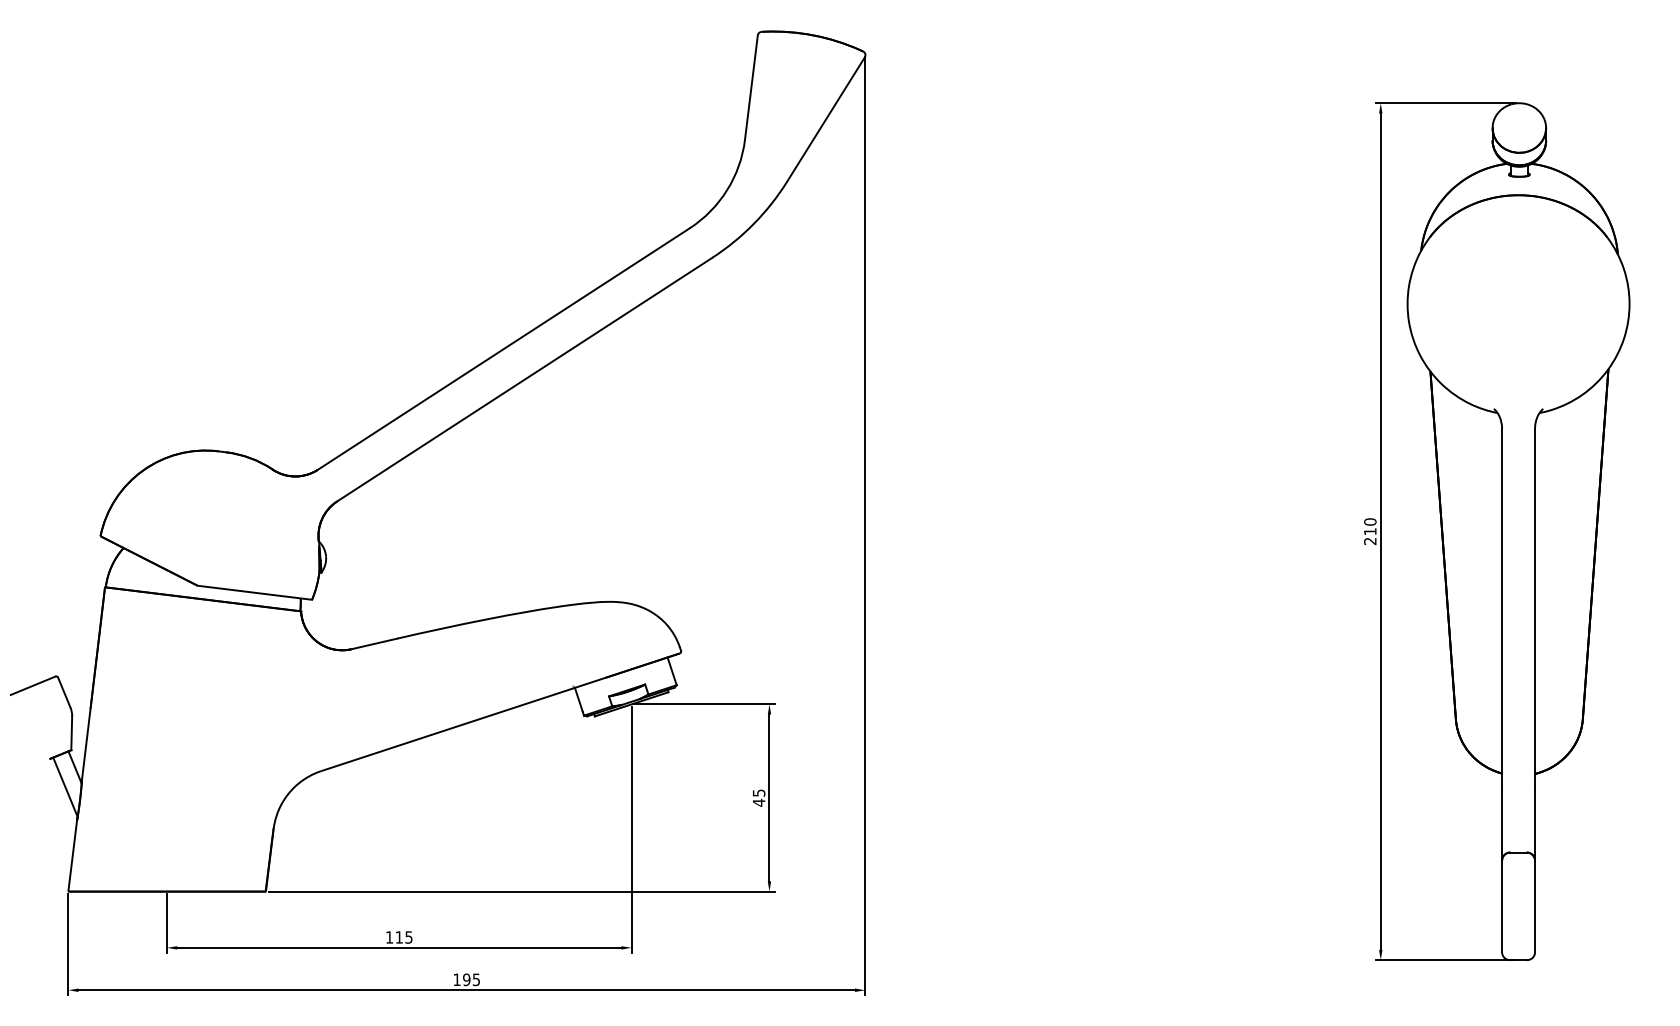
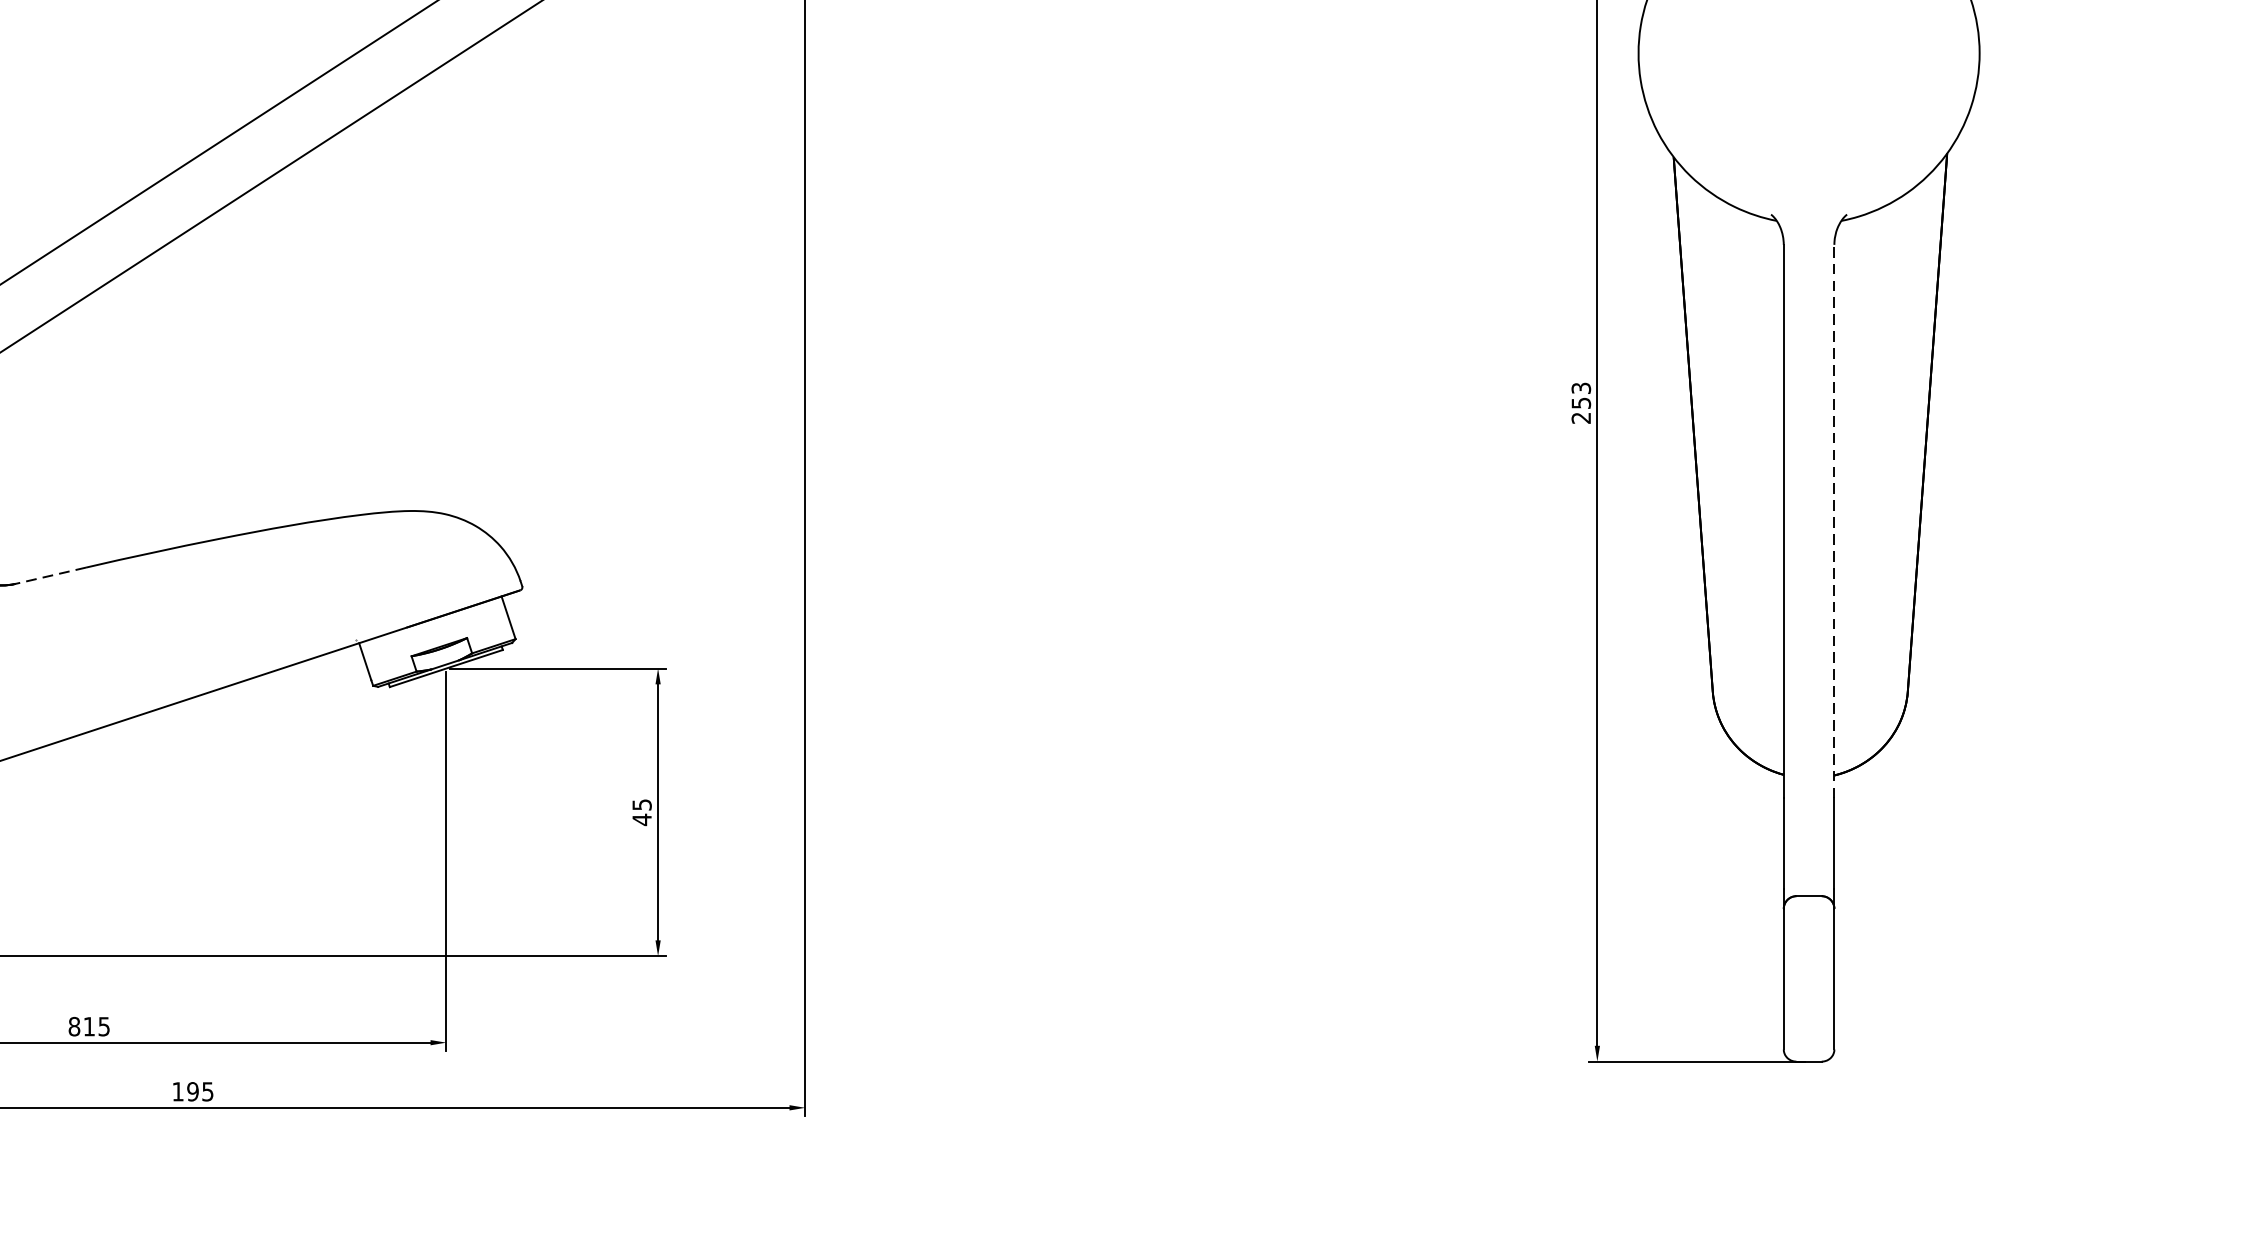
text: (1370, 526) -> (1581, 395), 210 -> 253
line: (1535, 608) -> (1835, 521), solid -> dashed
line: (373, 644) -> (49, 576), solid -> dashed
text: (389, 937) -> (74, 1026), 115 -> 815

